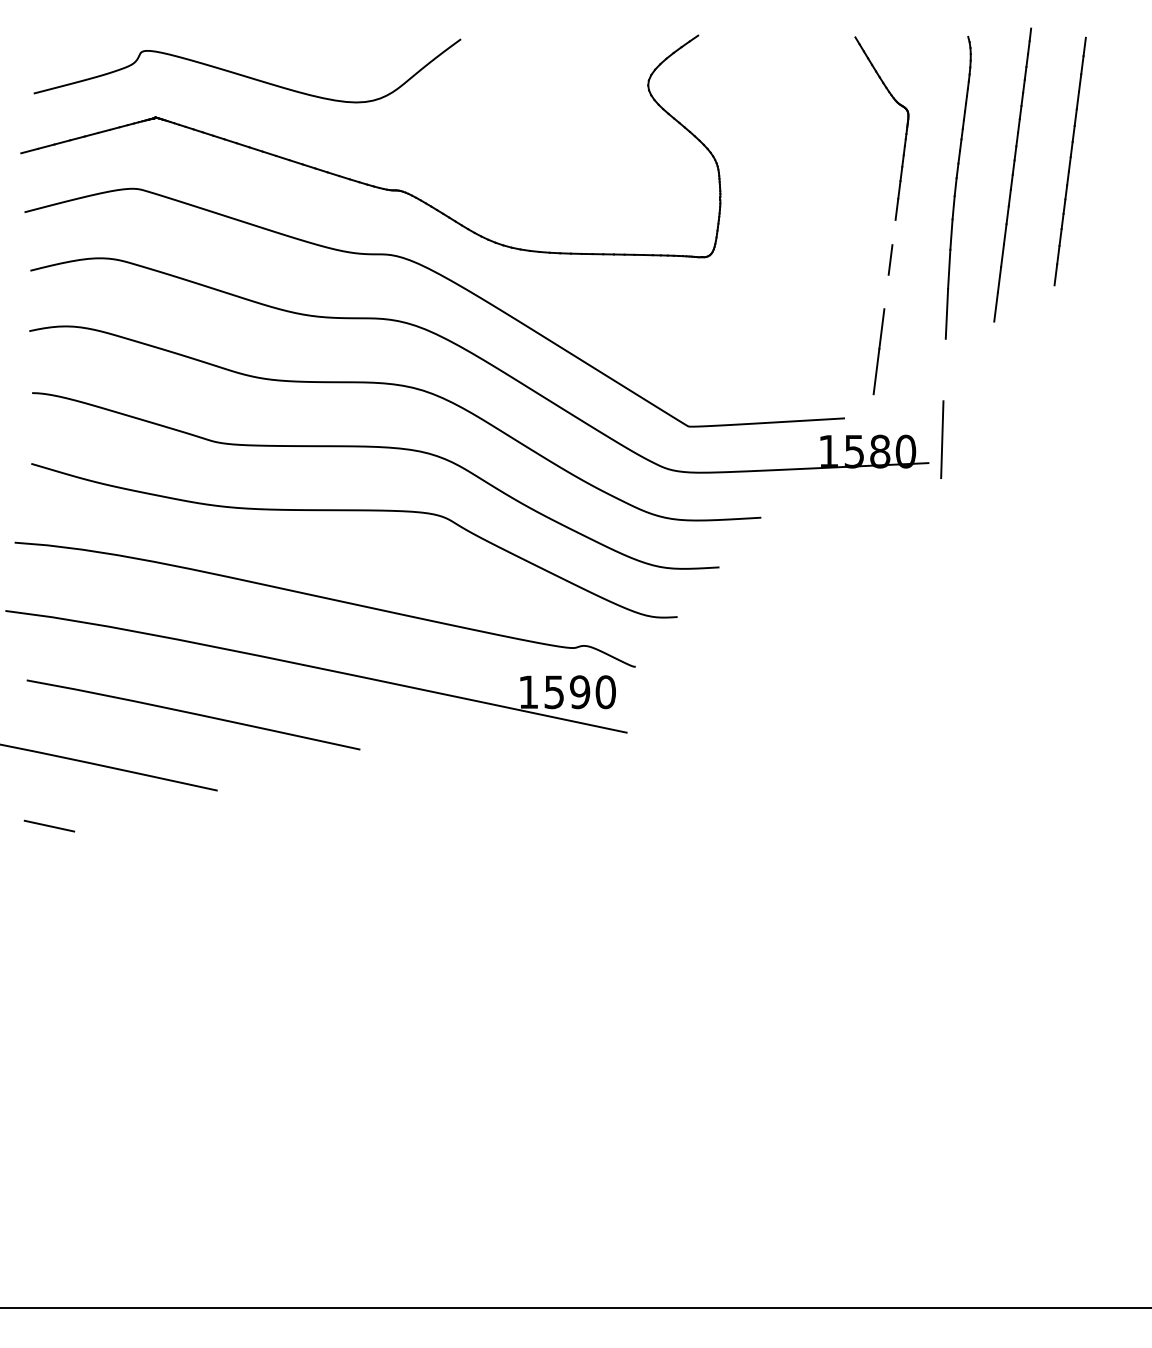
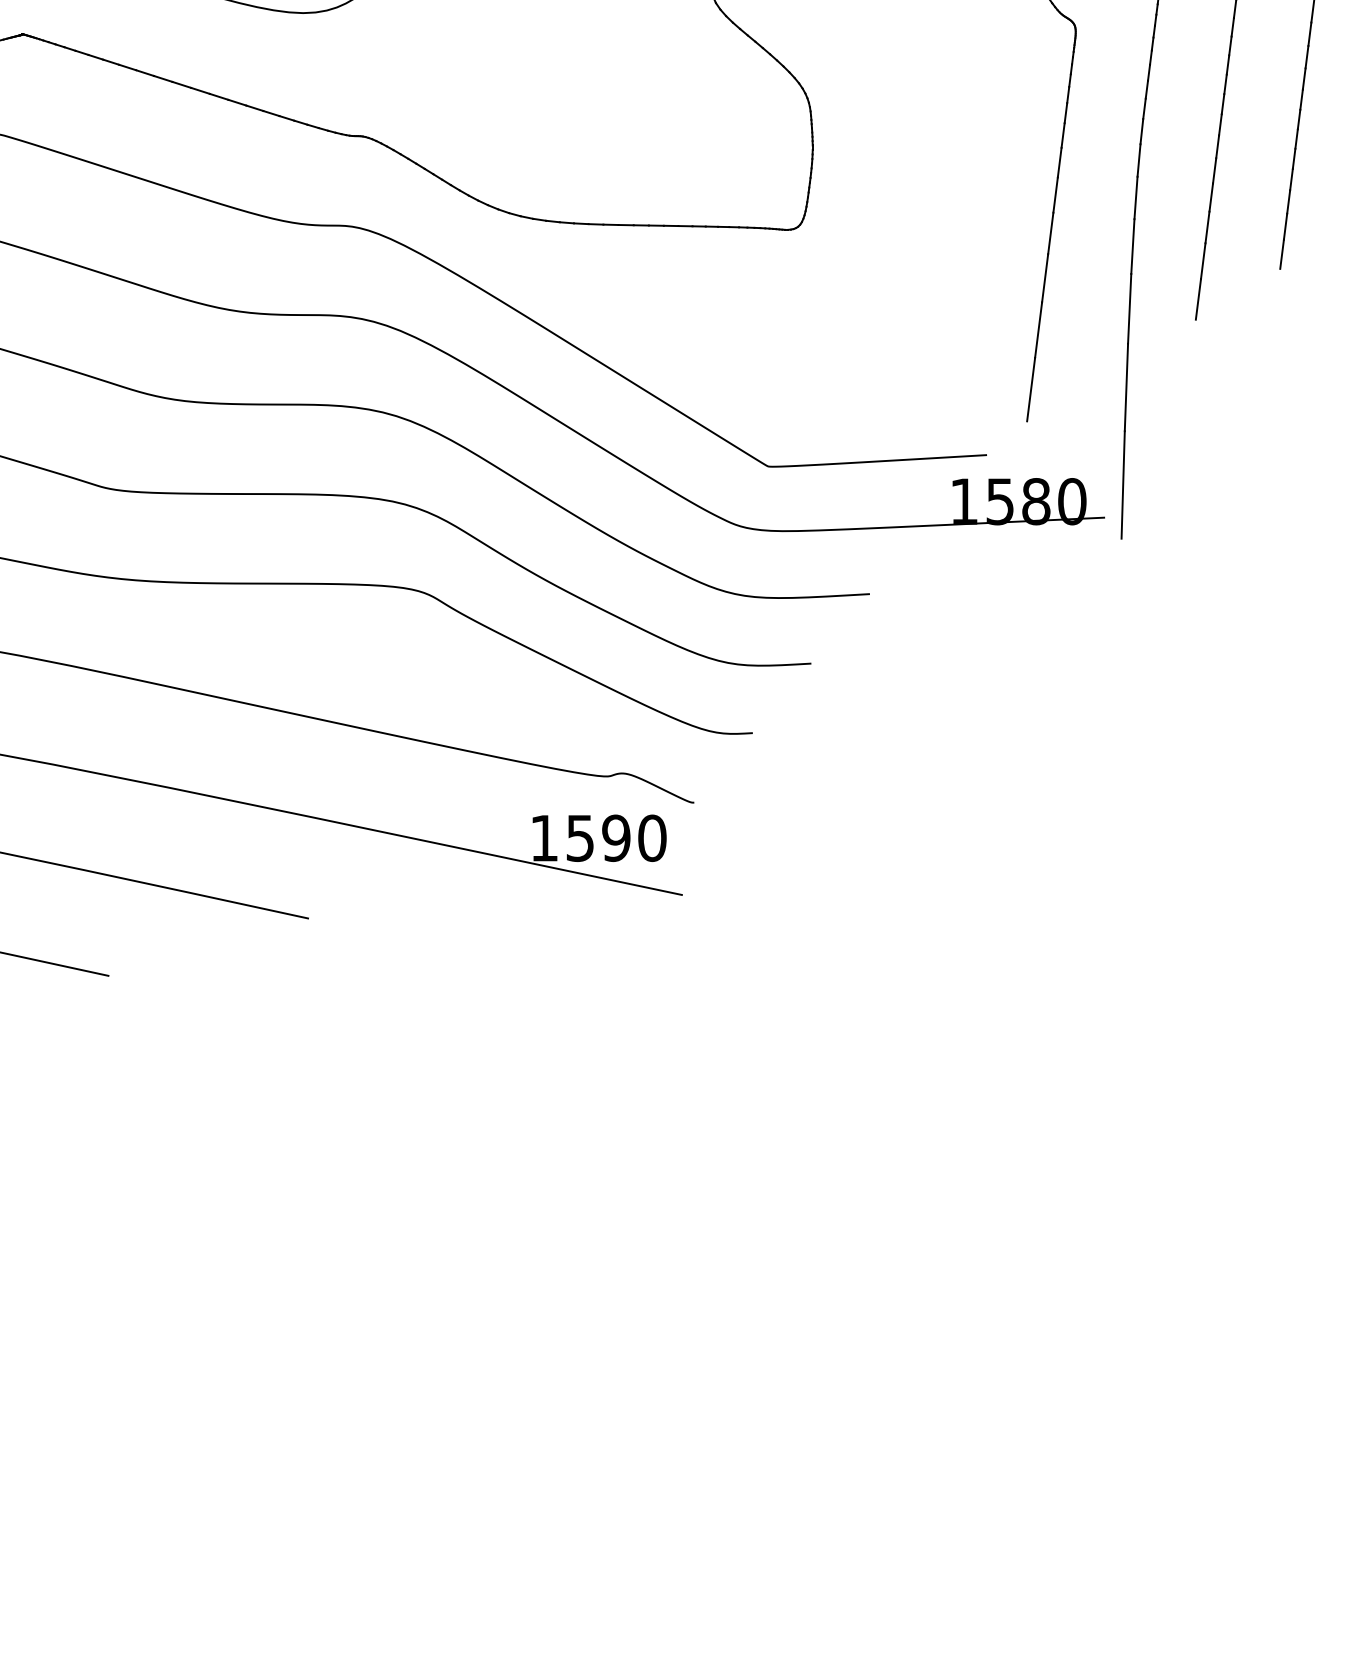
line: (893, 232) -> (1054, 195), added
line: (886, 291) -> (1045, 277), added
line: (944, 369) -> (1126, 386), added

